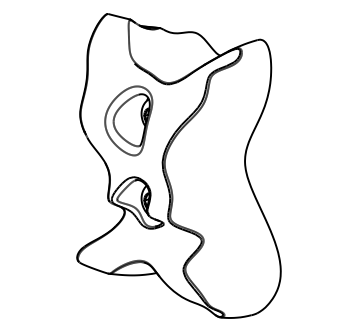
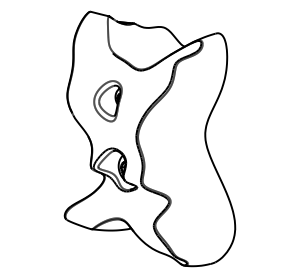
part: (128, 120) -> (107, 100), size x0.7

